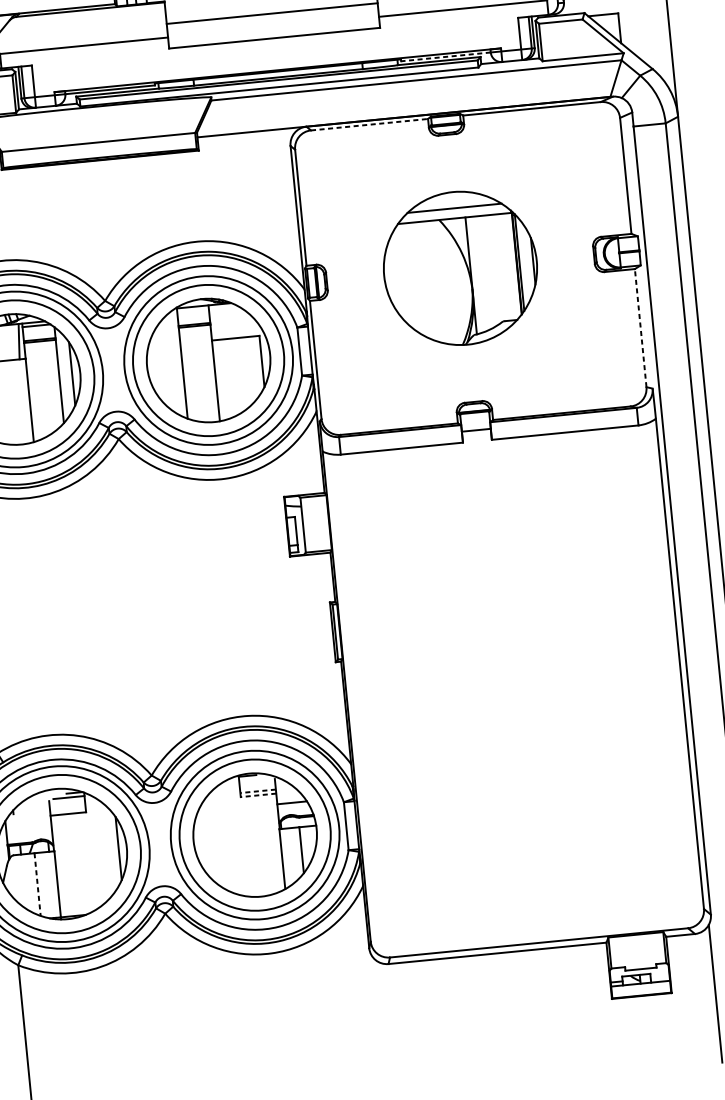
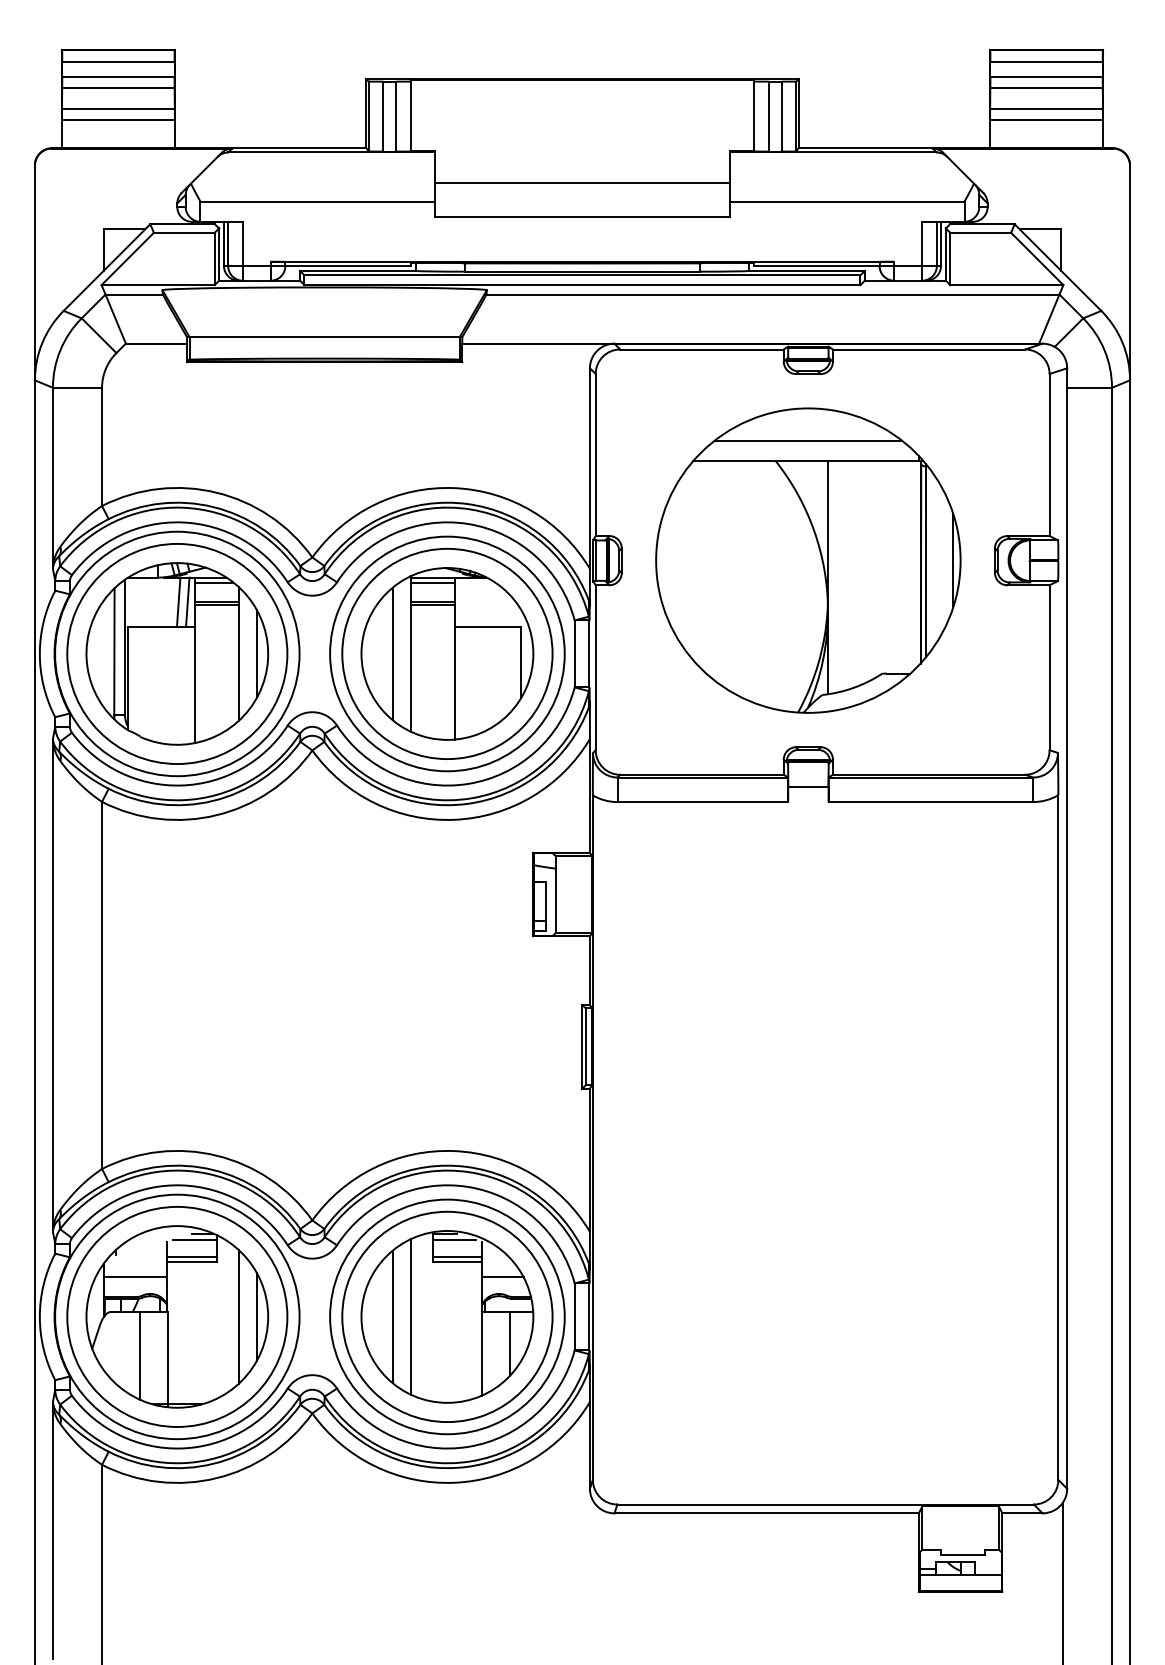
line: (445, 57) -> (816, 266), dashed -> solid
line: (369, 124) -> (702, 349), dashed -> solid
part: (460, 268) -> (808, 560), size x1.43
line: (192, 310) -> (432, 582), added
line: (640, 327) -> (1049, 667), dashed -> solid
line: (12, 341) -> (178, 601), added
line: (169, 364) -> (392, 653), added
line: (254, 779) -> (454, 1239), added
line: (258, 791) -> (457, 1256), dashed -> solid
line: (258, 795) -> (457, 1262), dashed -> solid
line: (67, 809) -> (191, 1256), added
line: (29, 828) -> (135, 1277), added
line: (228, 837) -> (410, 1316), added
line: (215, 838) -> (392, 1316), added
line: (105, 849) -> (238, 1316), added
line: (37, 884) -> (139, 1355), dashed -> solid

